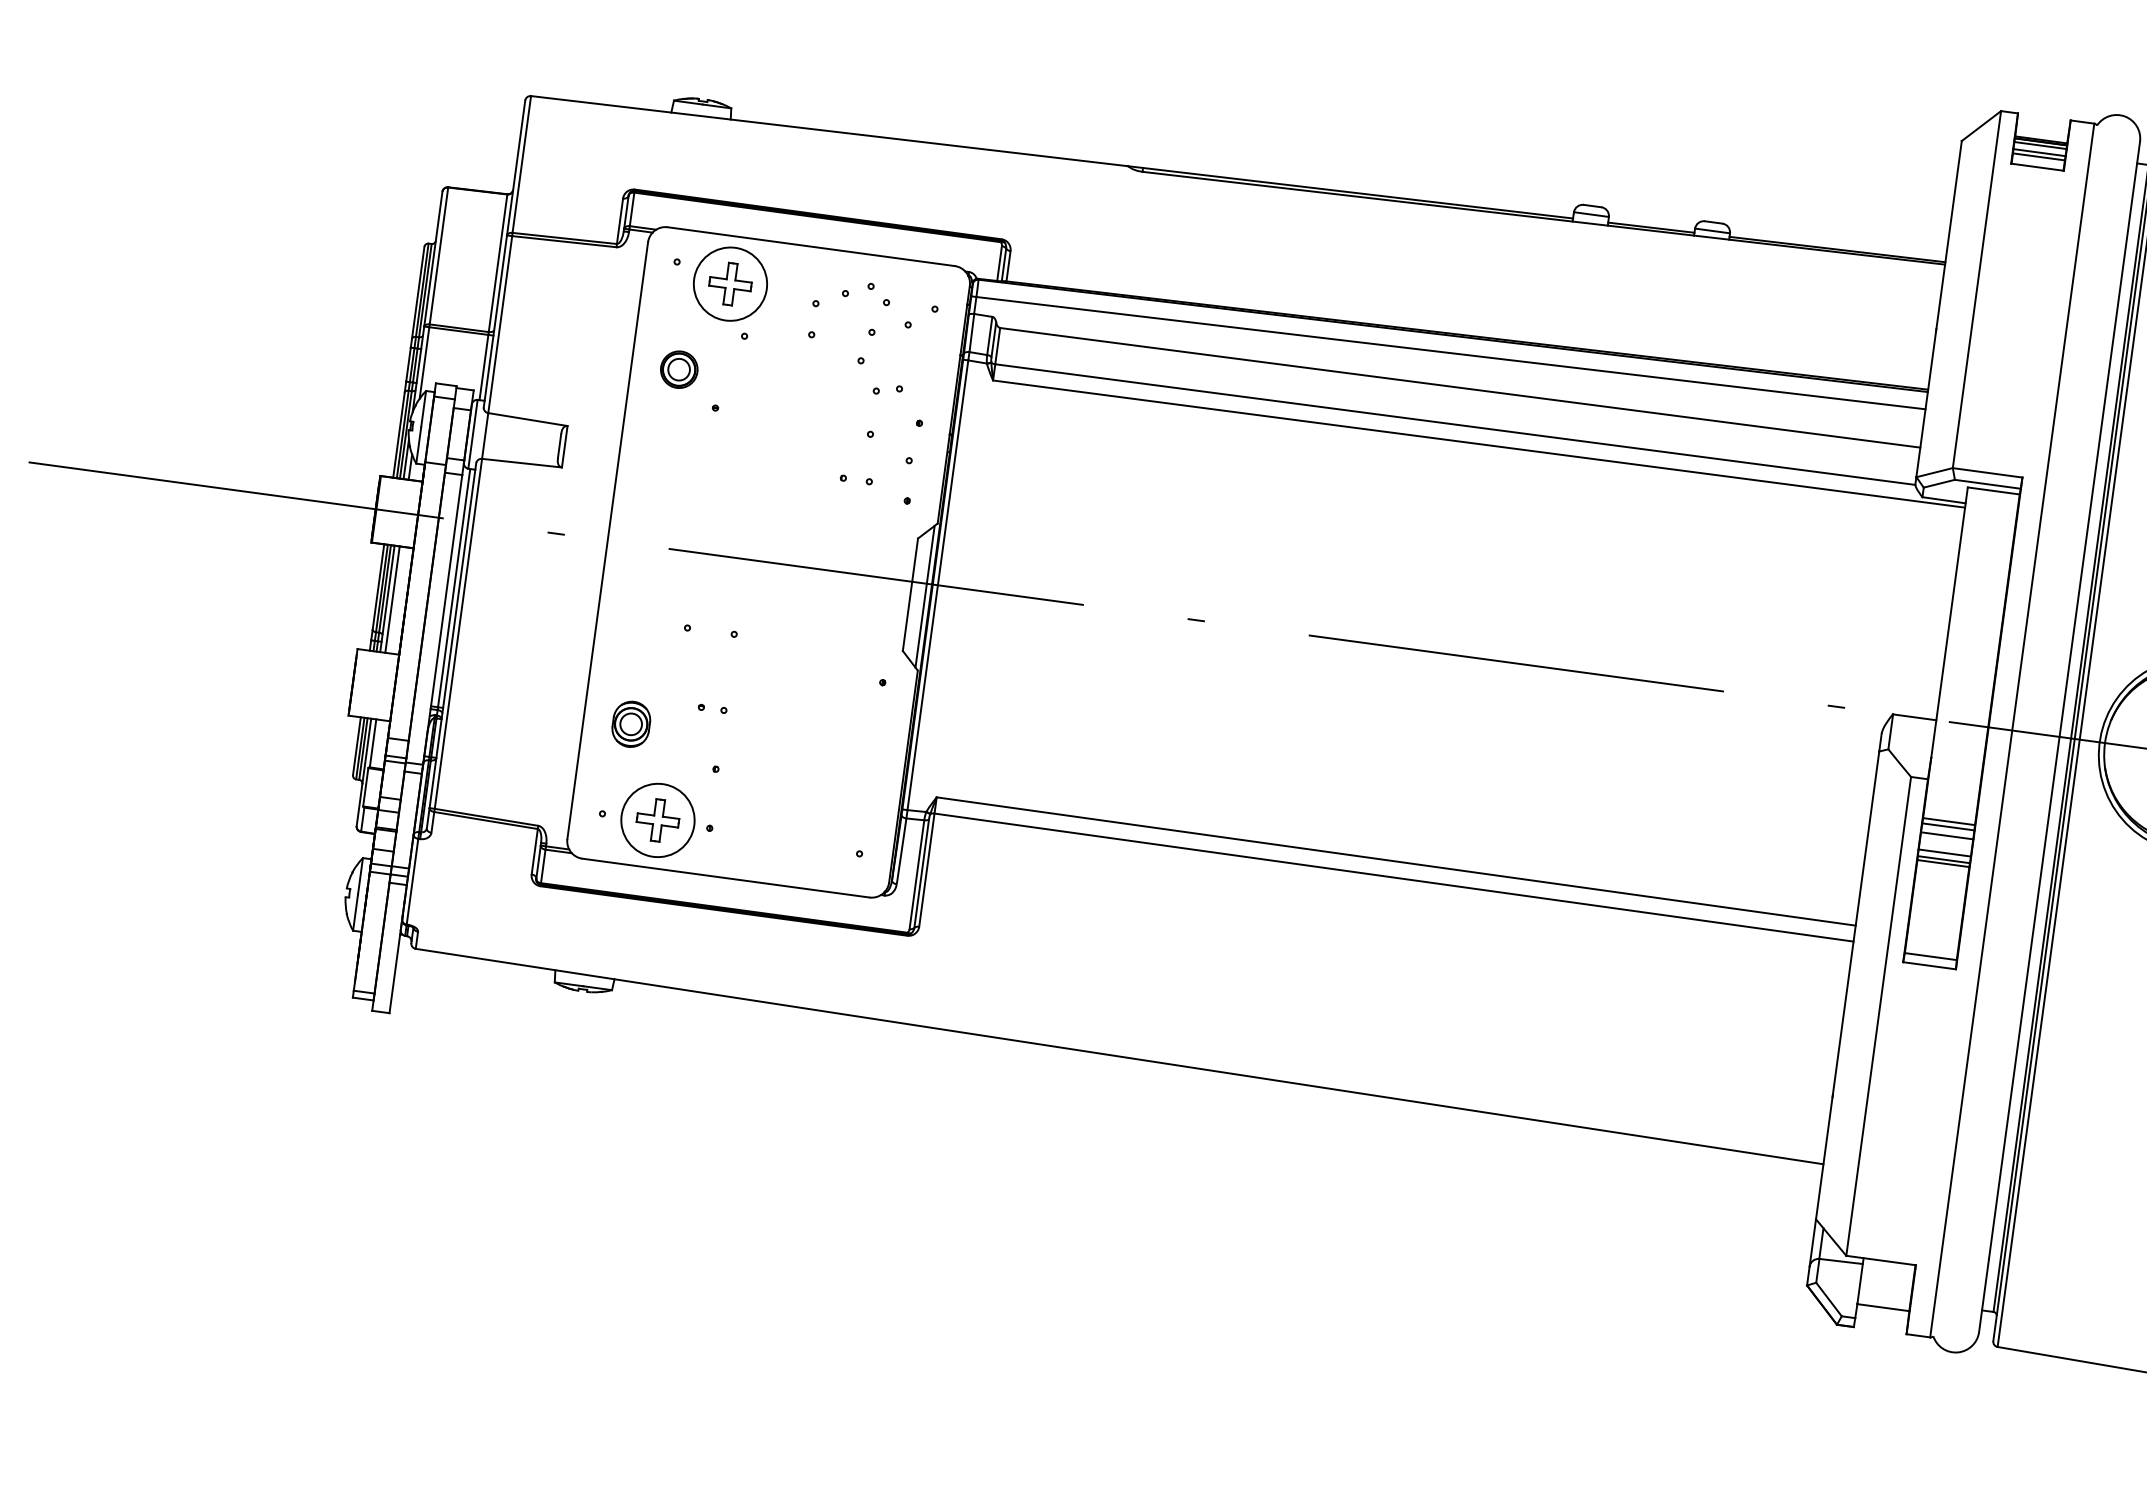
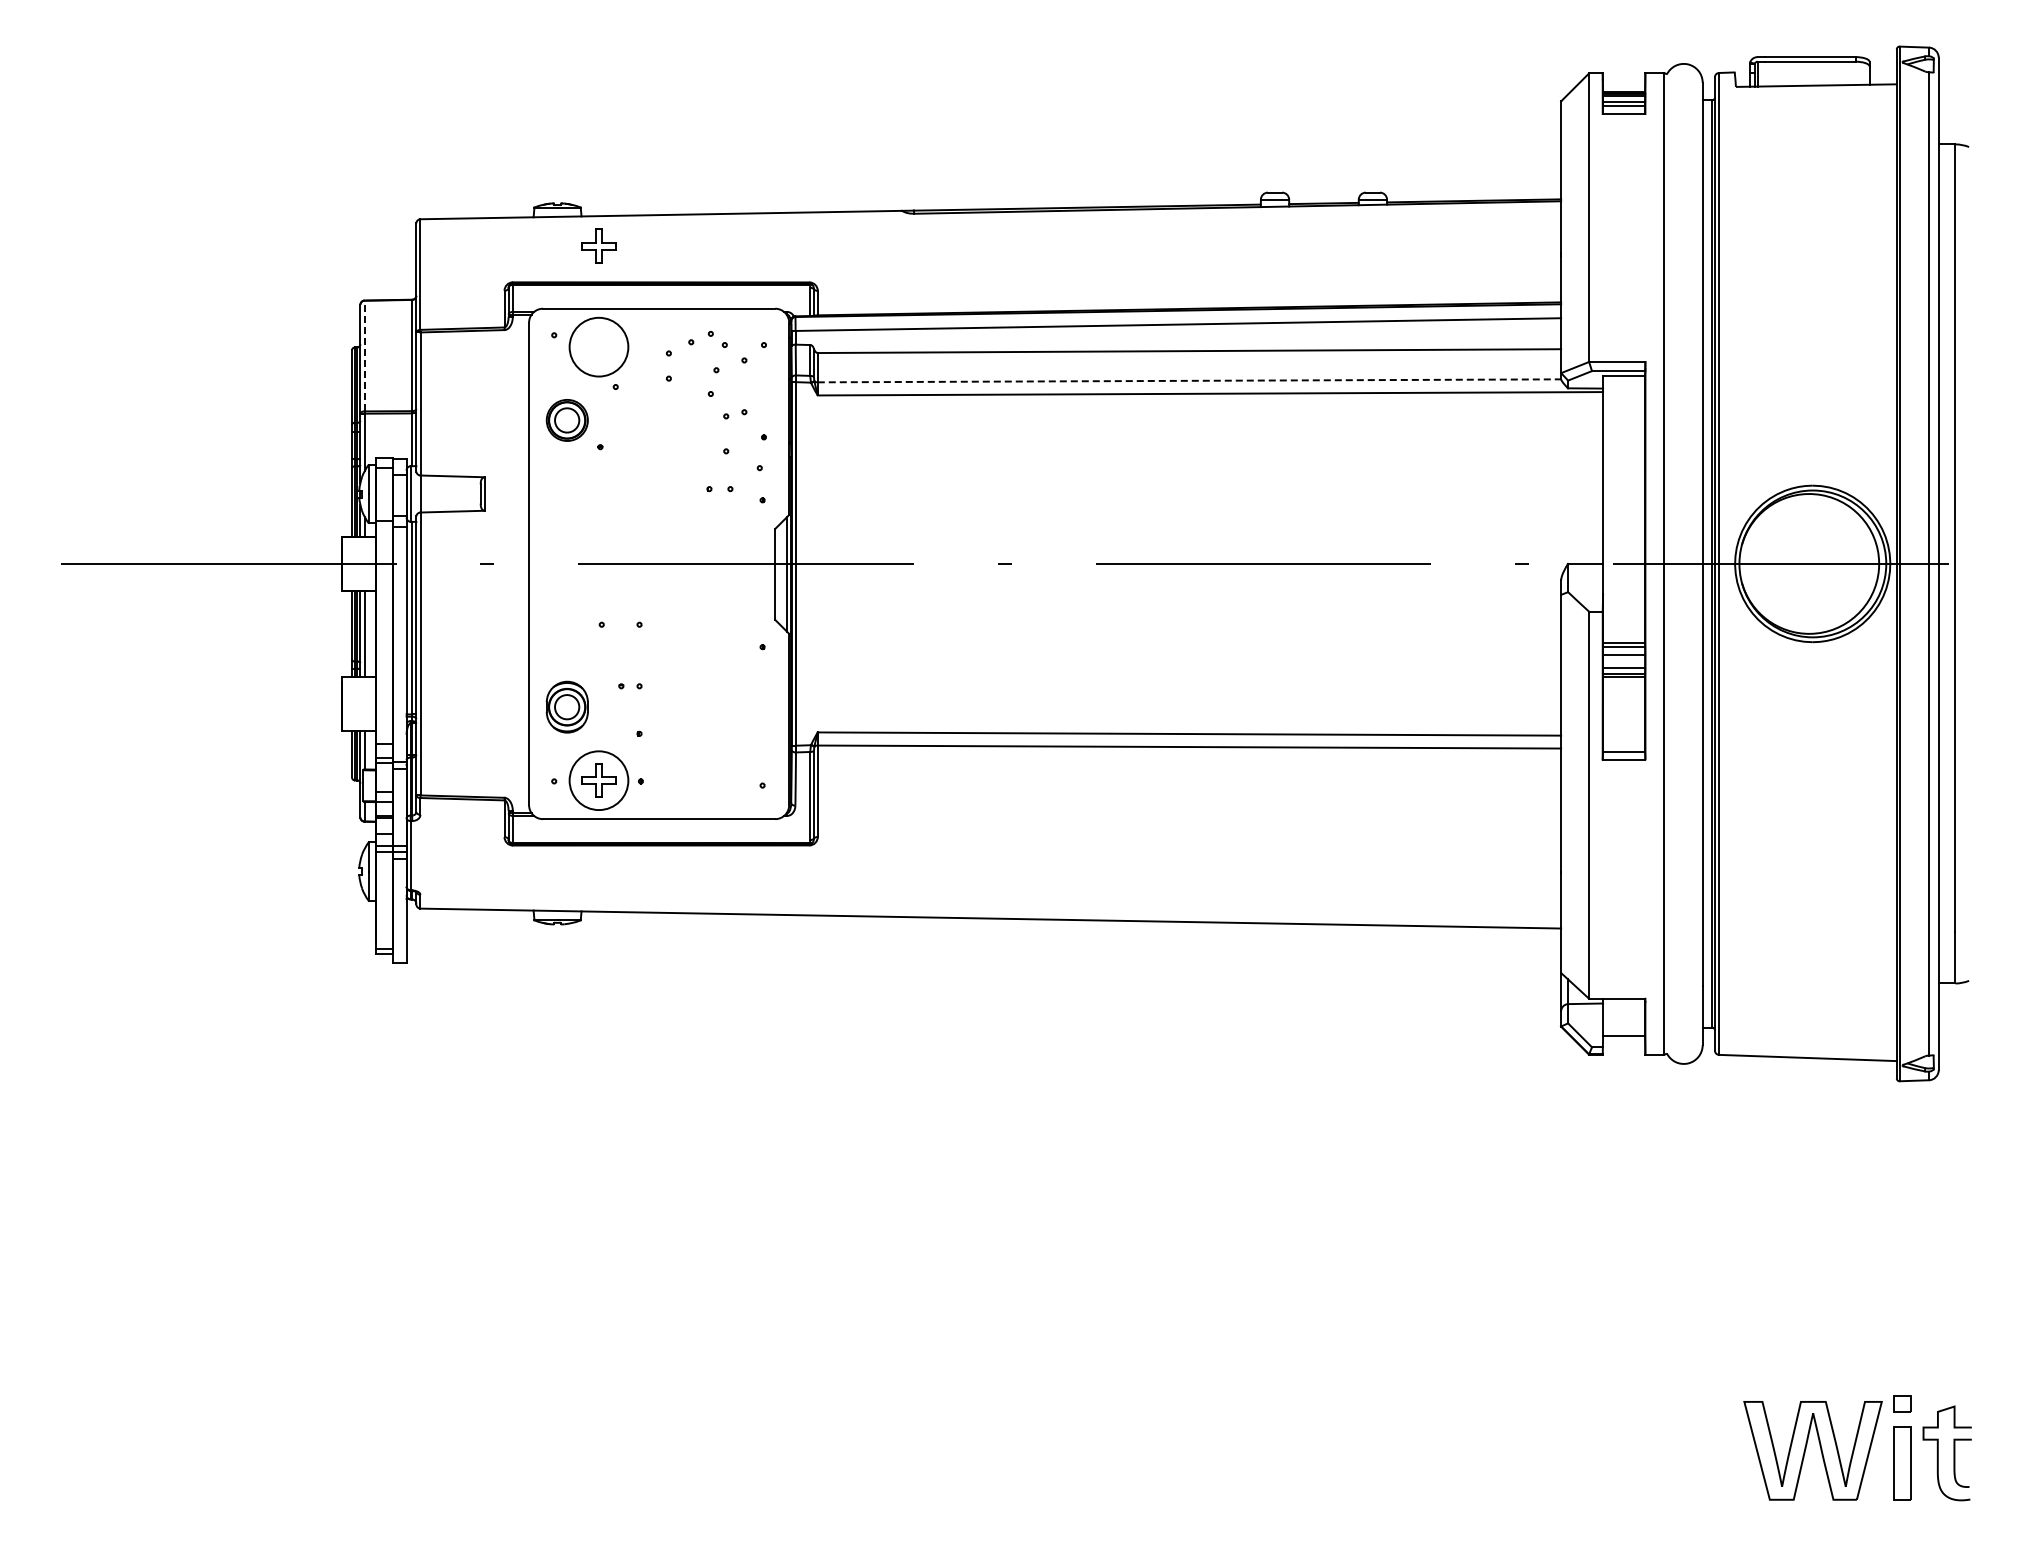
line: (439, 255) -> (364, 355), solid -> dashed
part: (729, 283) -> (598, 245), moved
part: (679, 369) -> (567, 420), size x1.4
line: (1455, 424) -> (1189, 380), solid -> dashed
part: (631, 724) -> (567, 707), size x1.4

